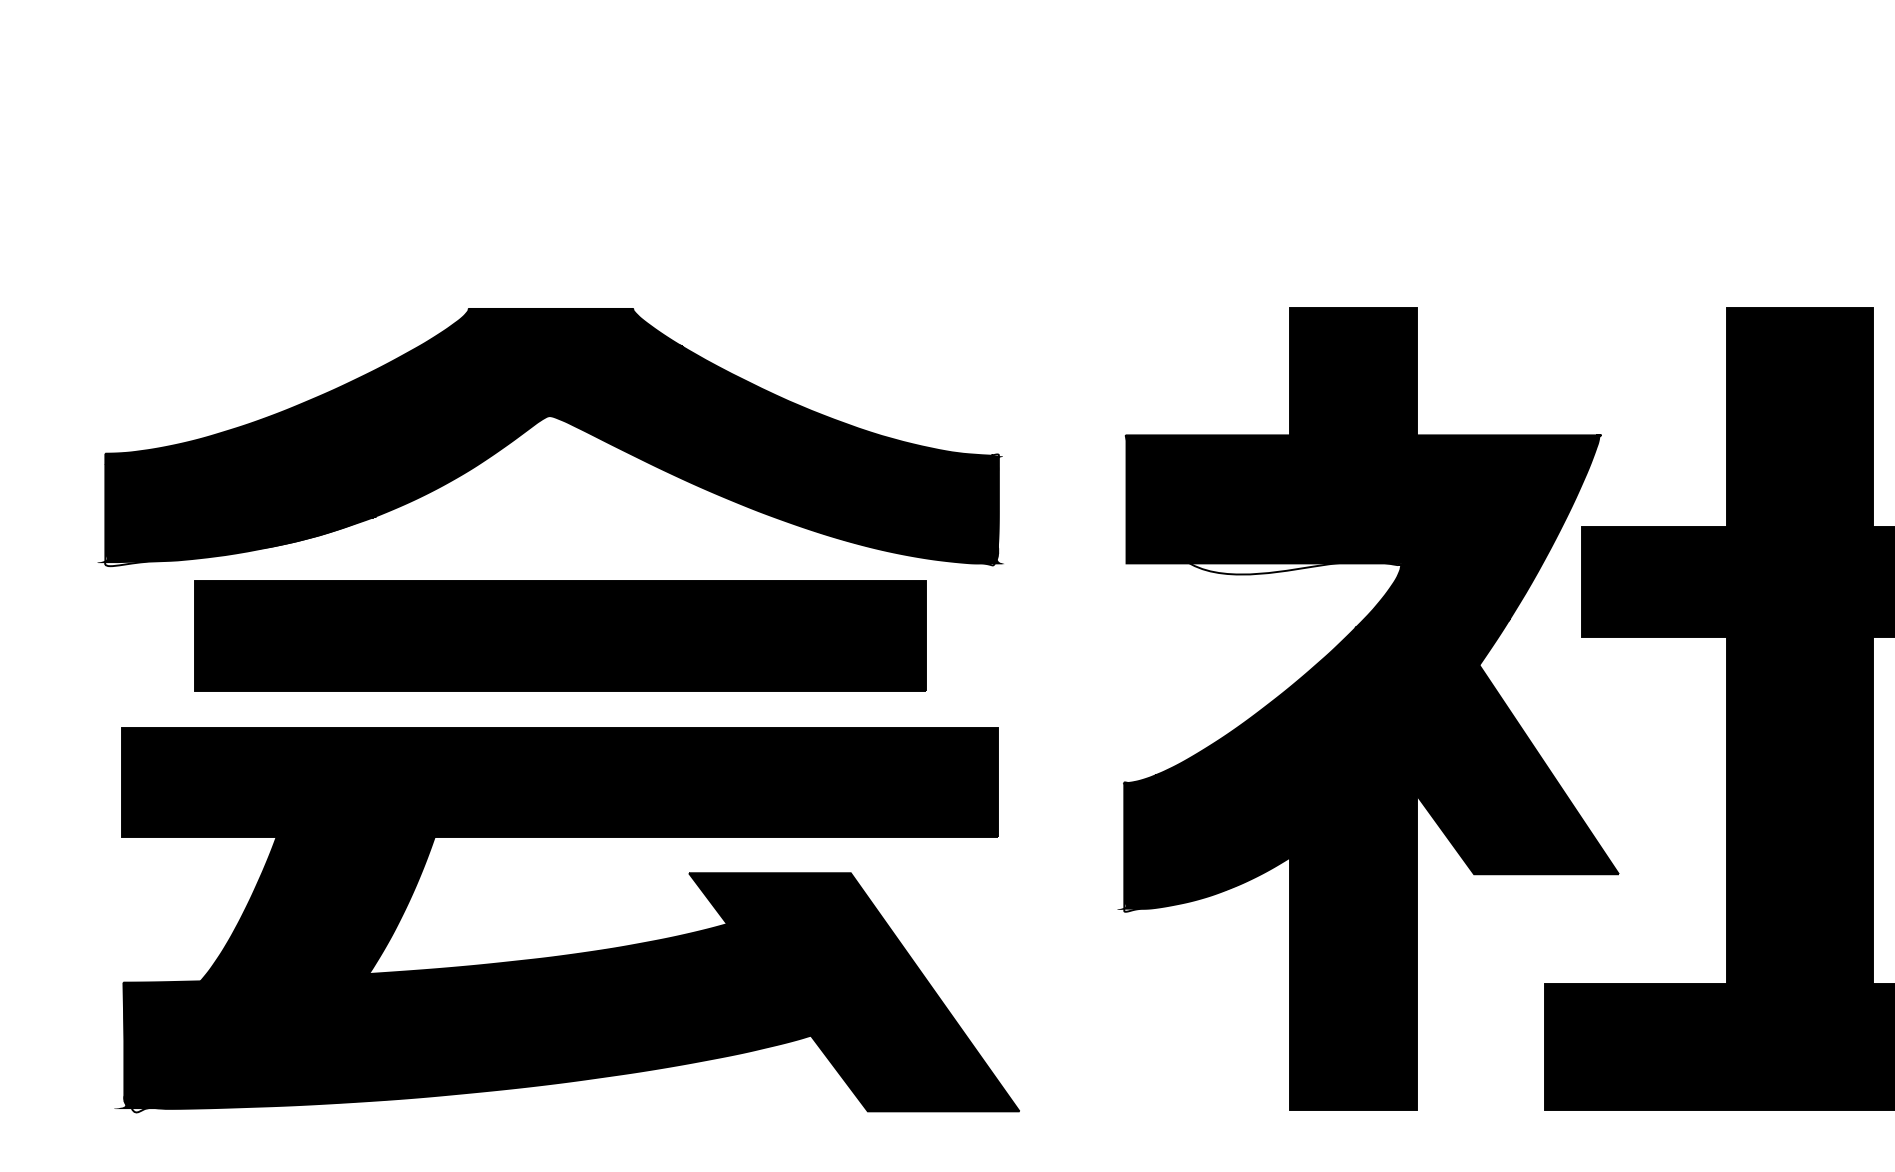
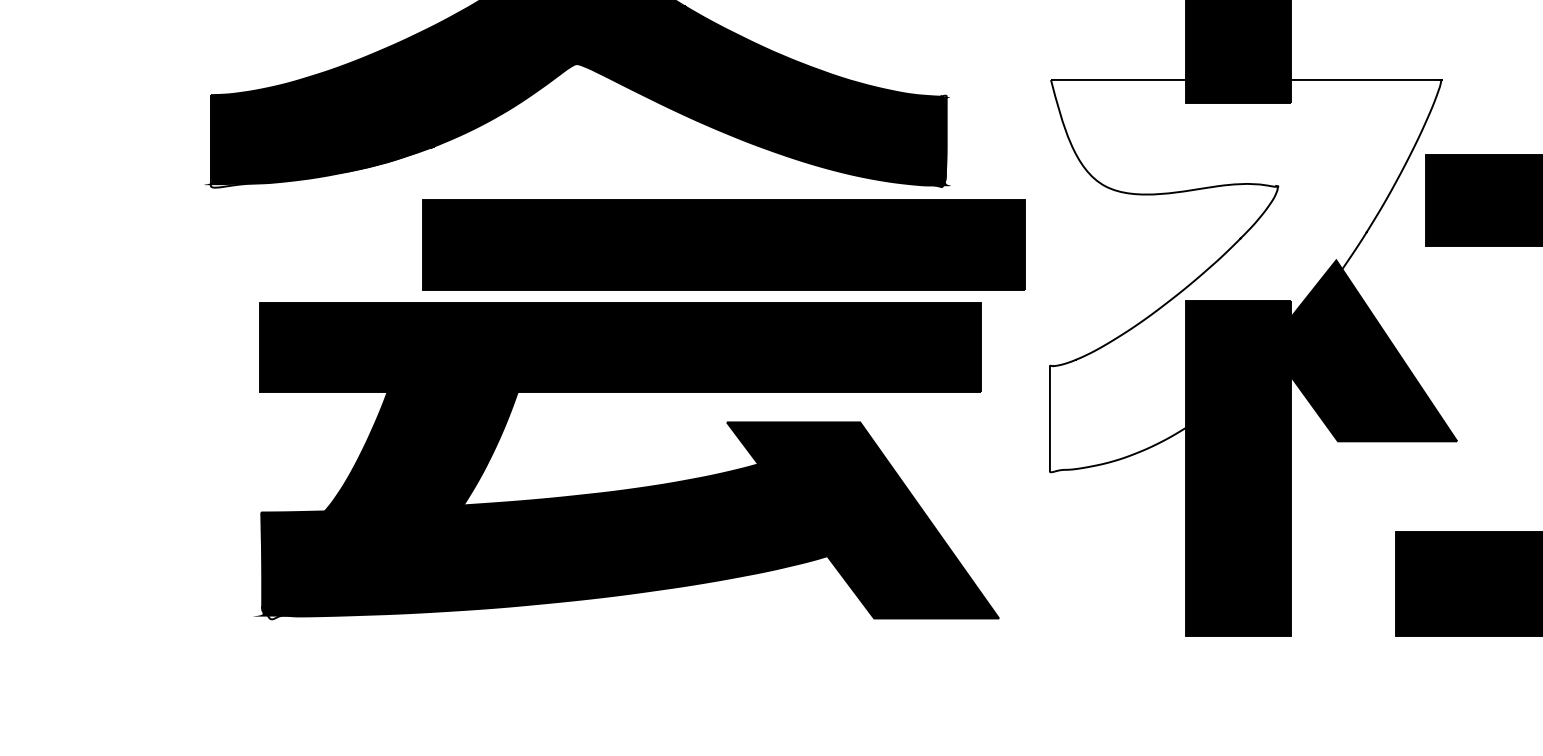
part: (560, 635) -> (724, 244), moved
fill: (1358, 672) -> (1242, 275), removed
part: (572, 953) -> (631, 488), moved

